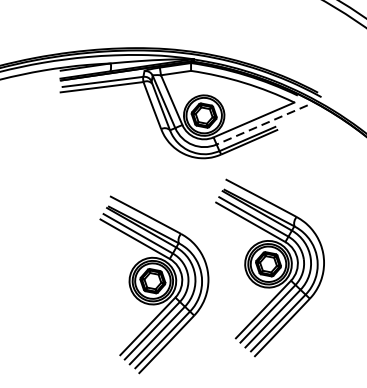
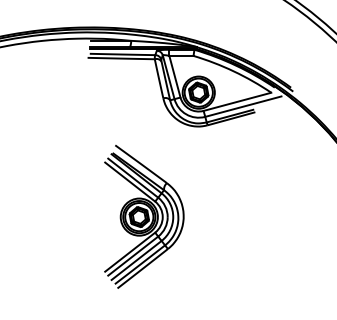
line: (261, 124) -> (242, 106), dashed -> solid
part: (274, 262) -> (237, 216), removed

